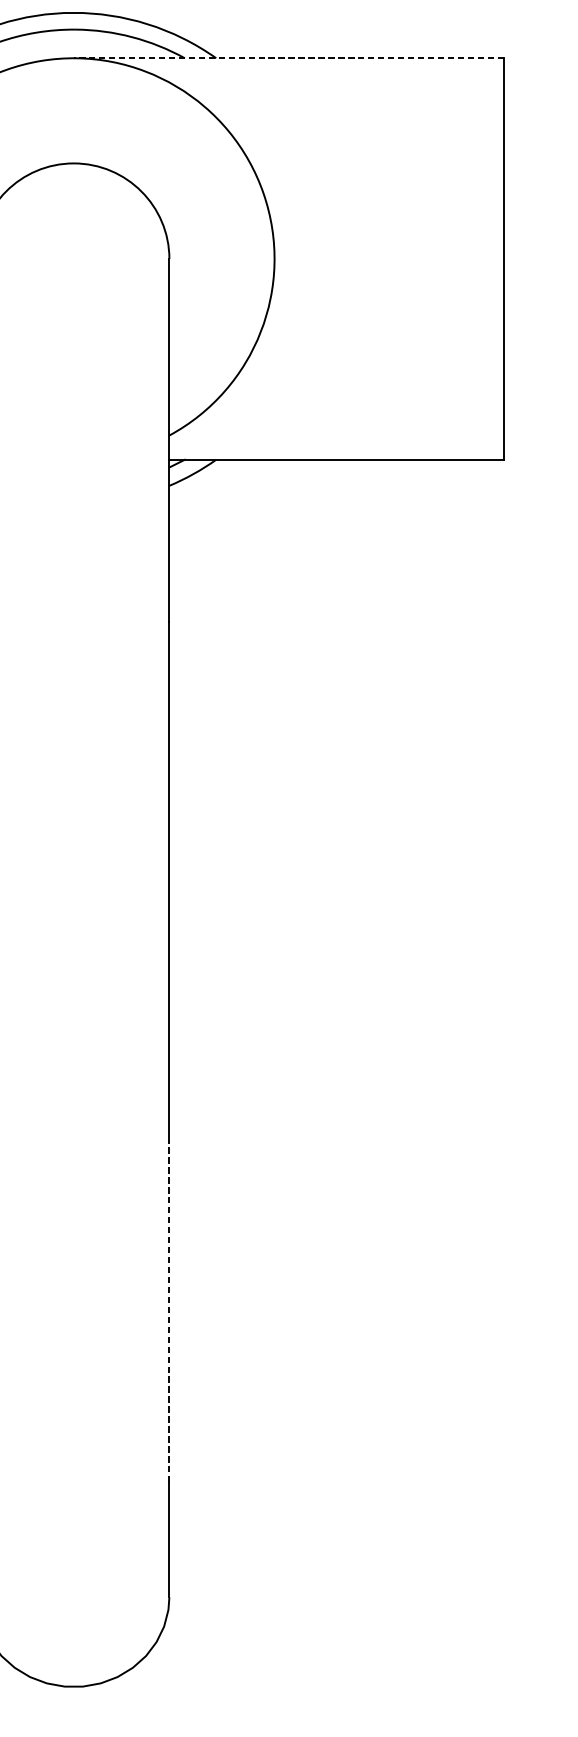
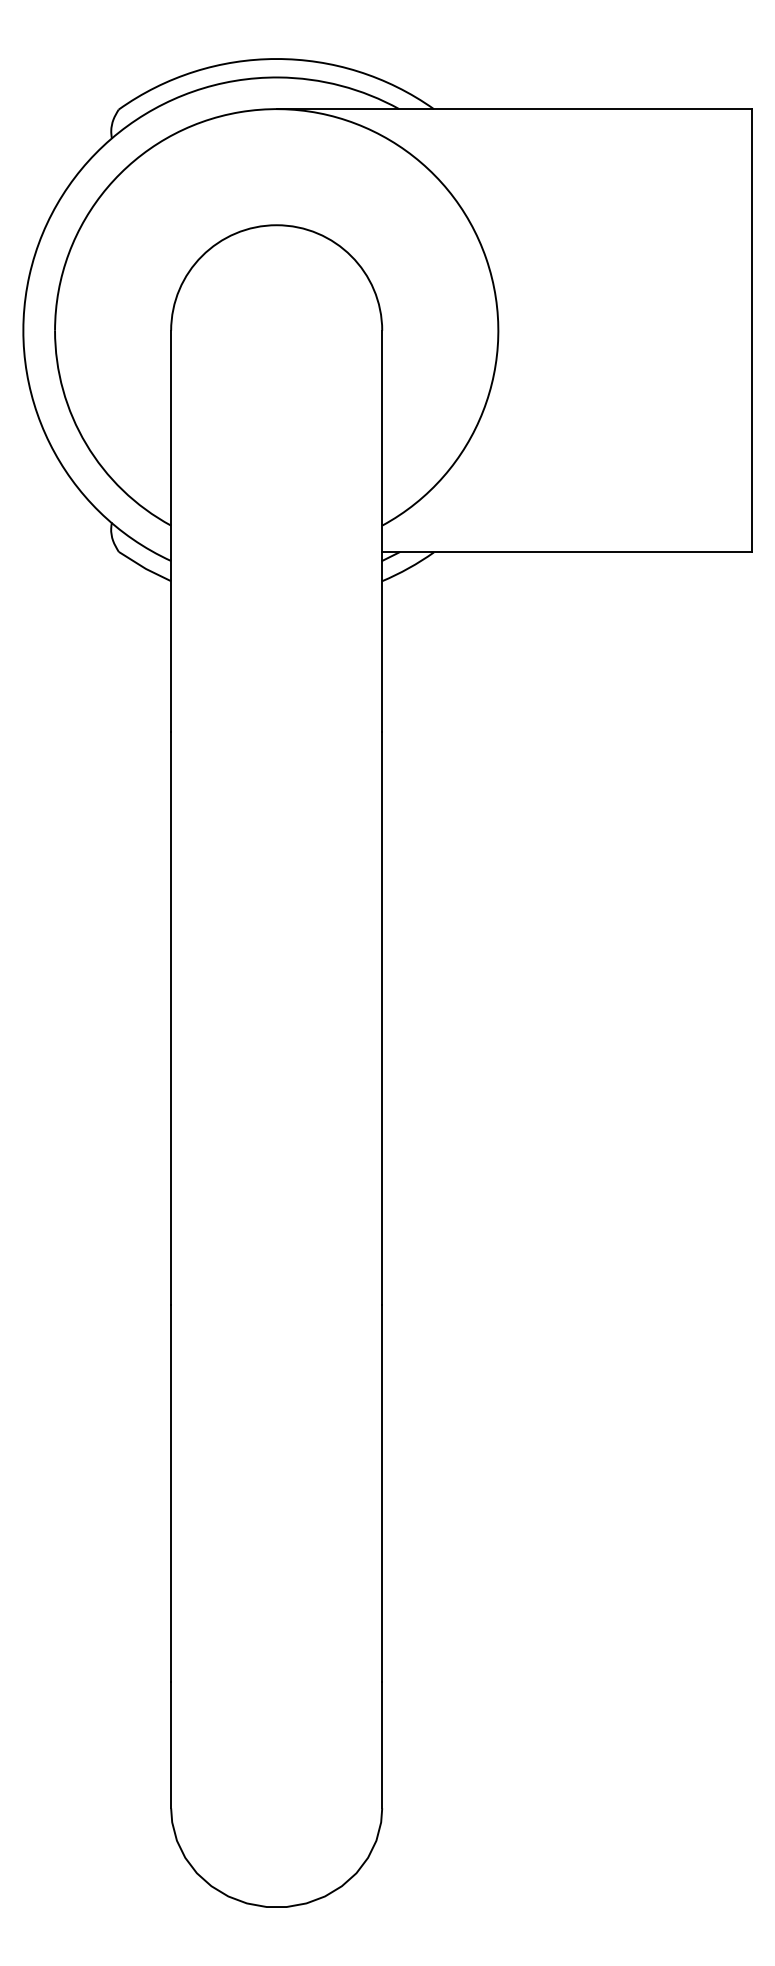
line: (288, 58) -> (513, 109), dashed -> solid
line: (169, 1311) -> (382, 1492), dashed -> solid

